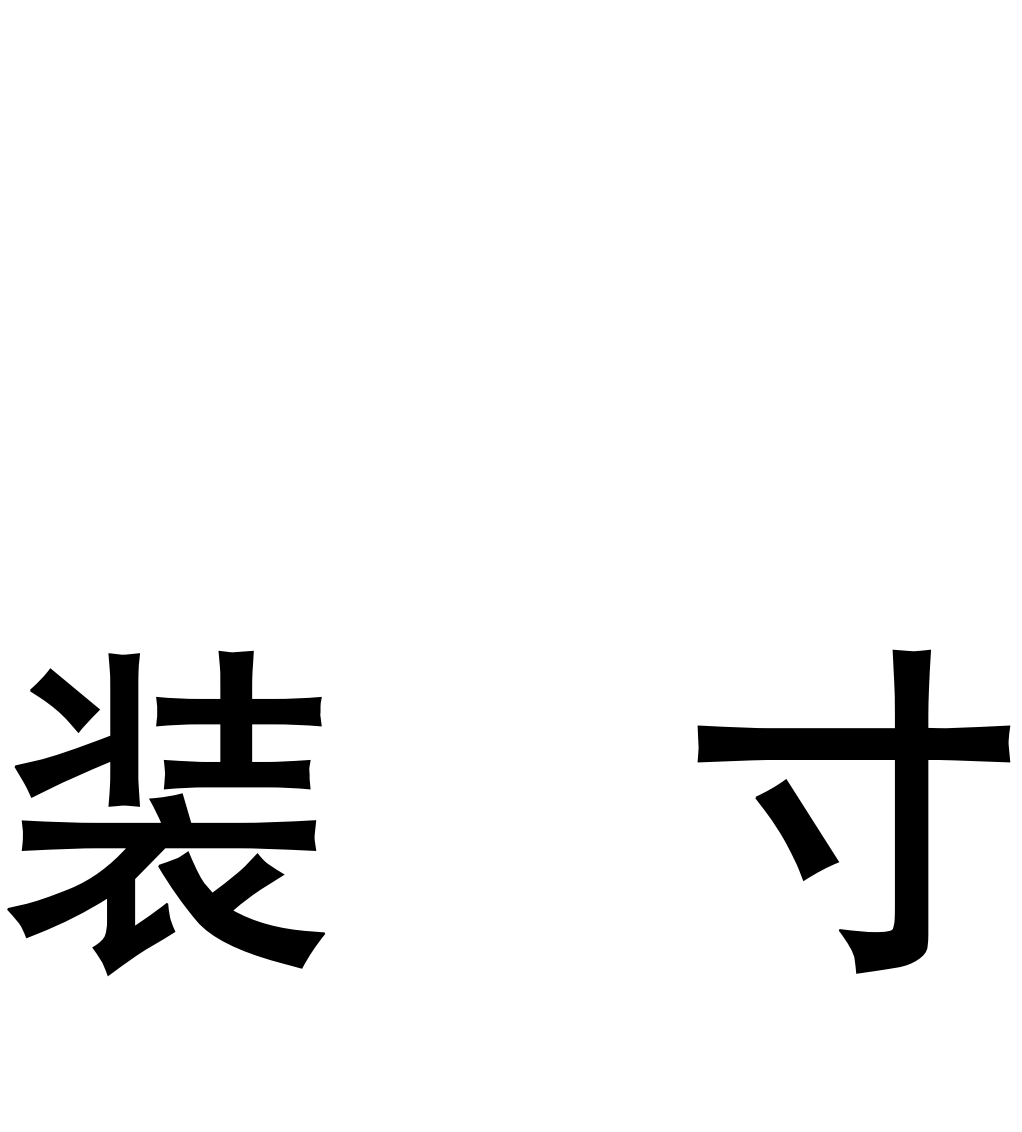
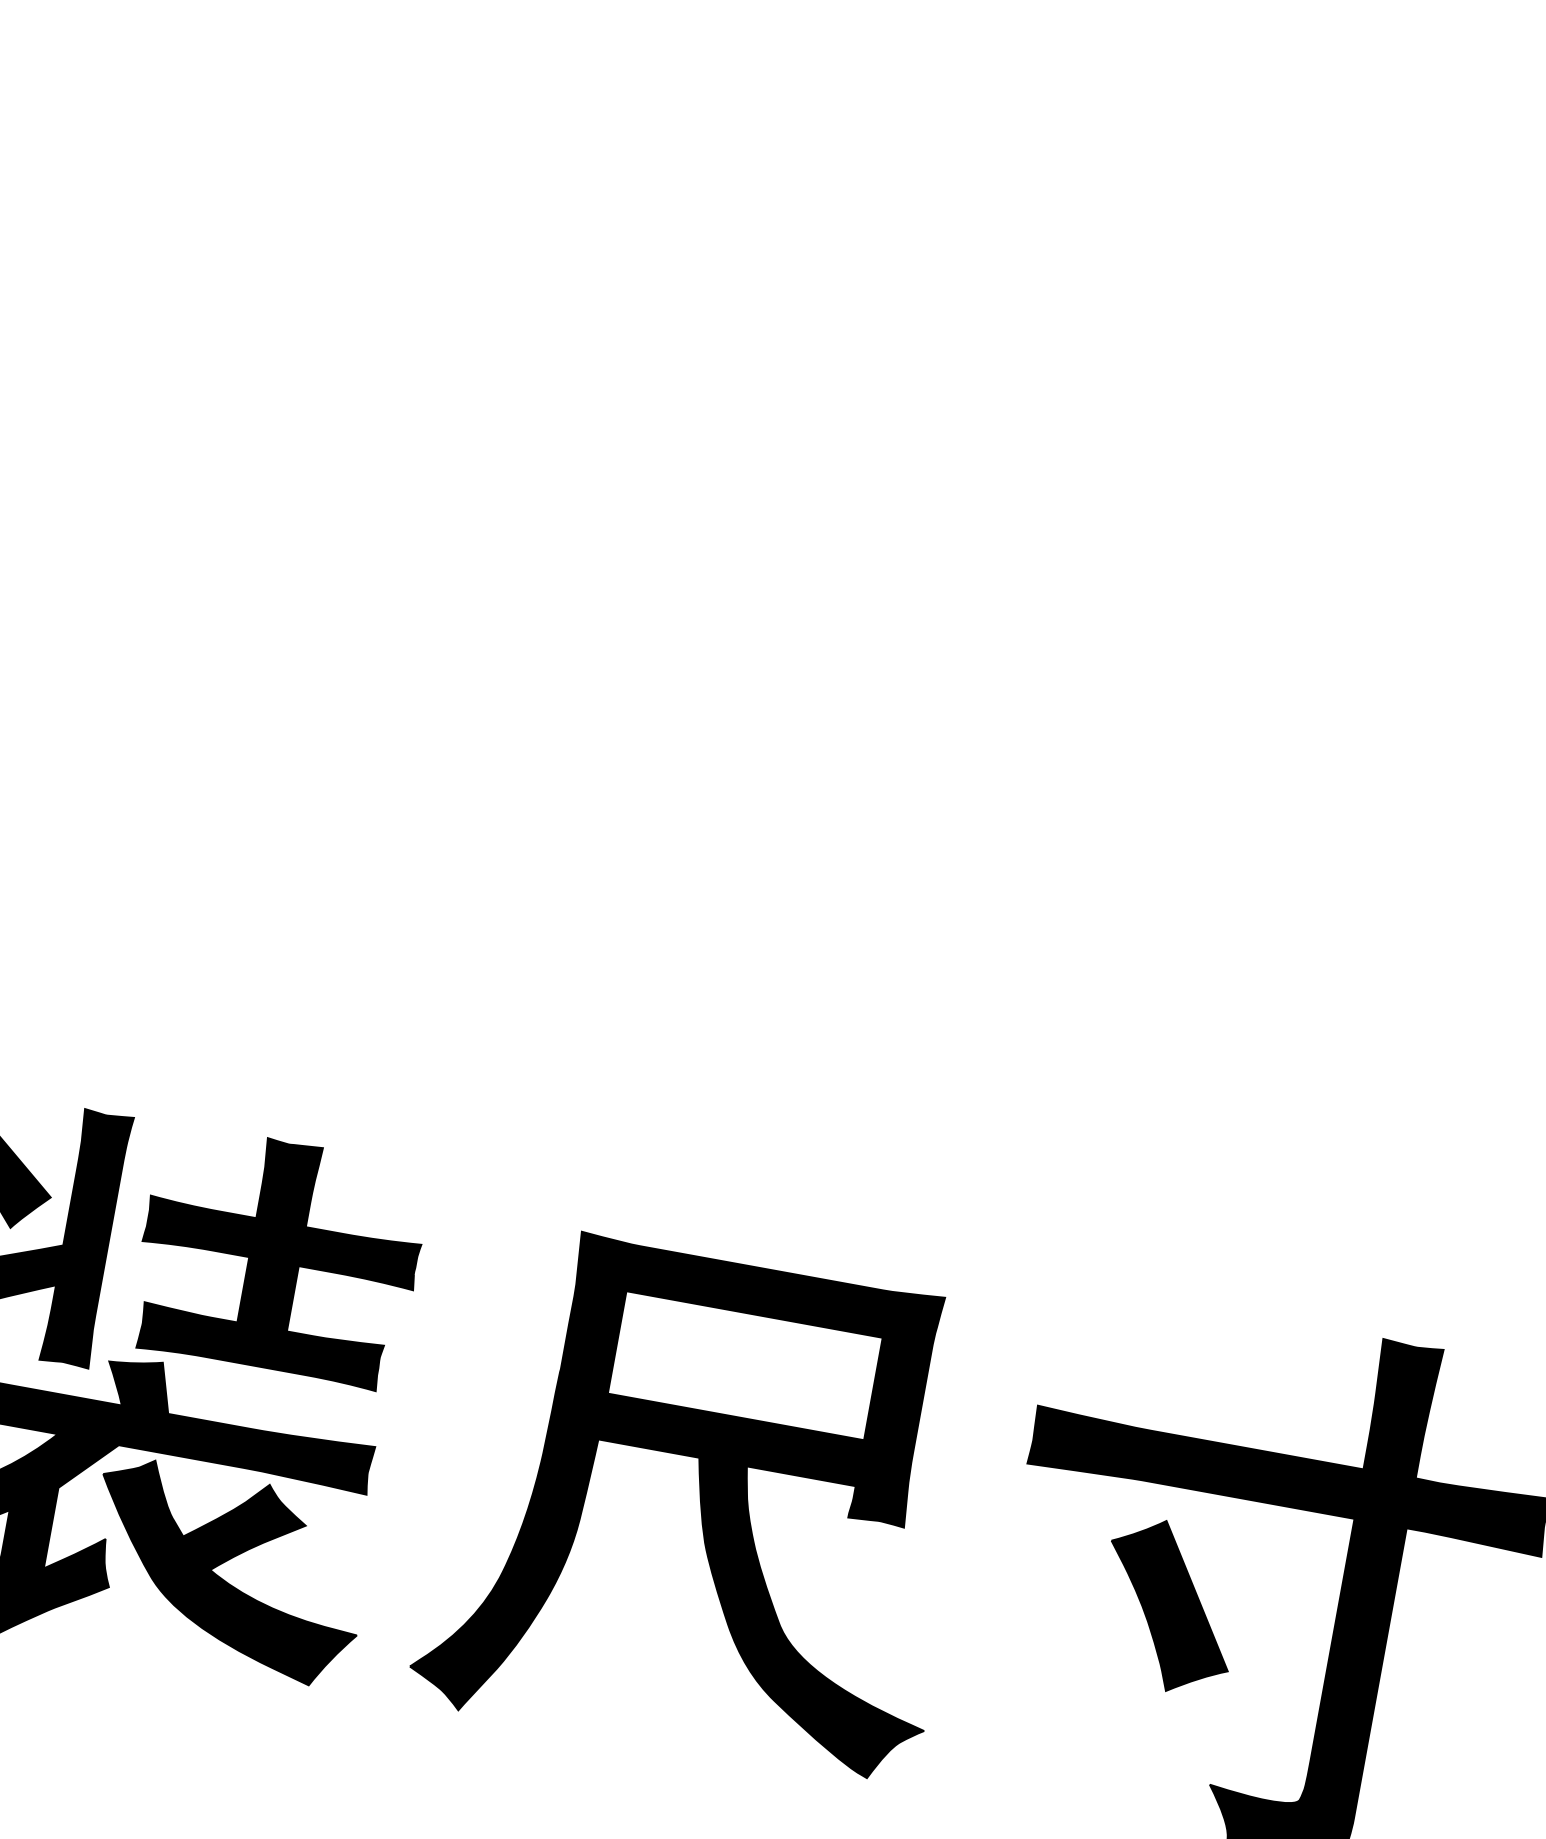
part: (512, 819) -> (702, 1503), added

